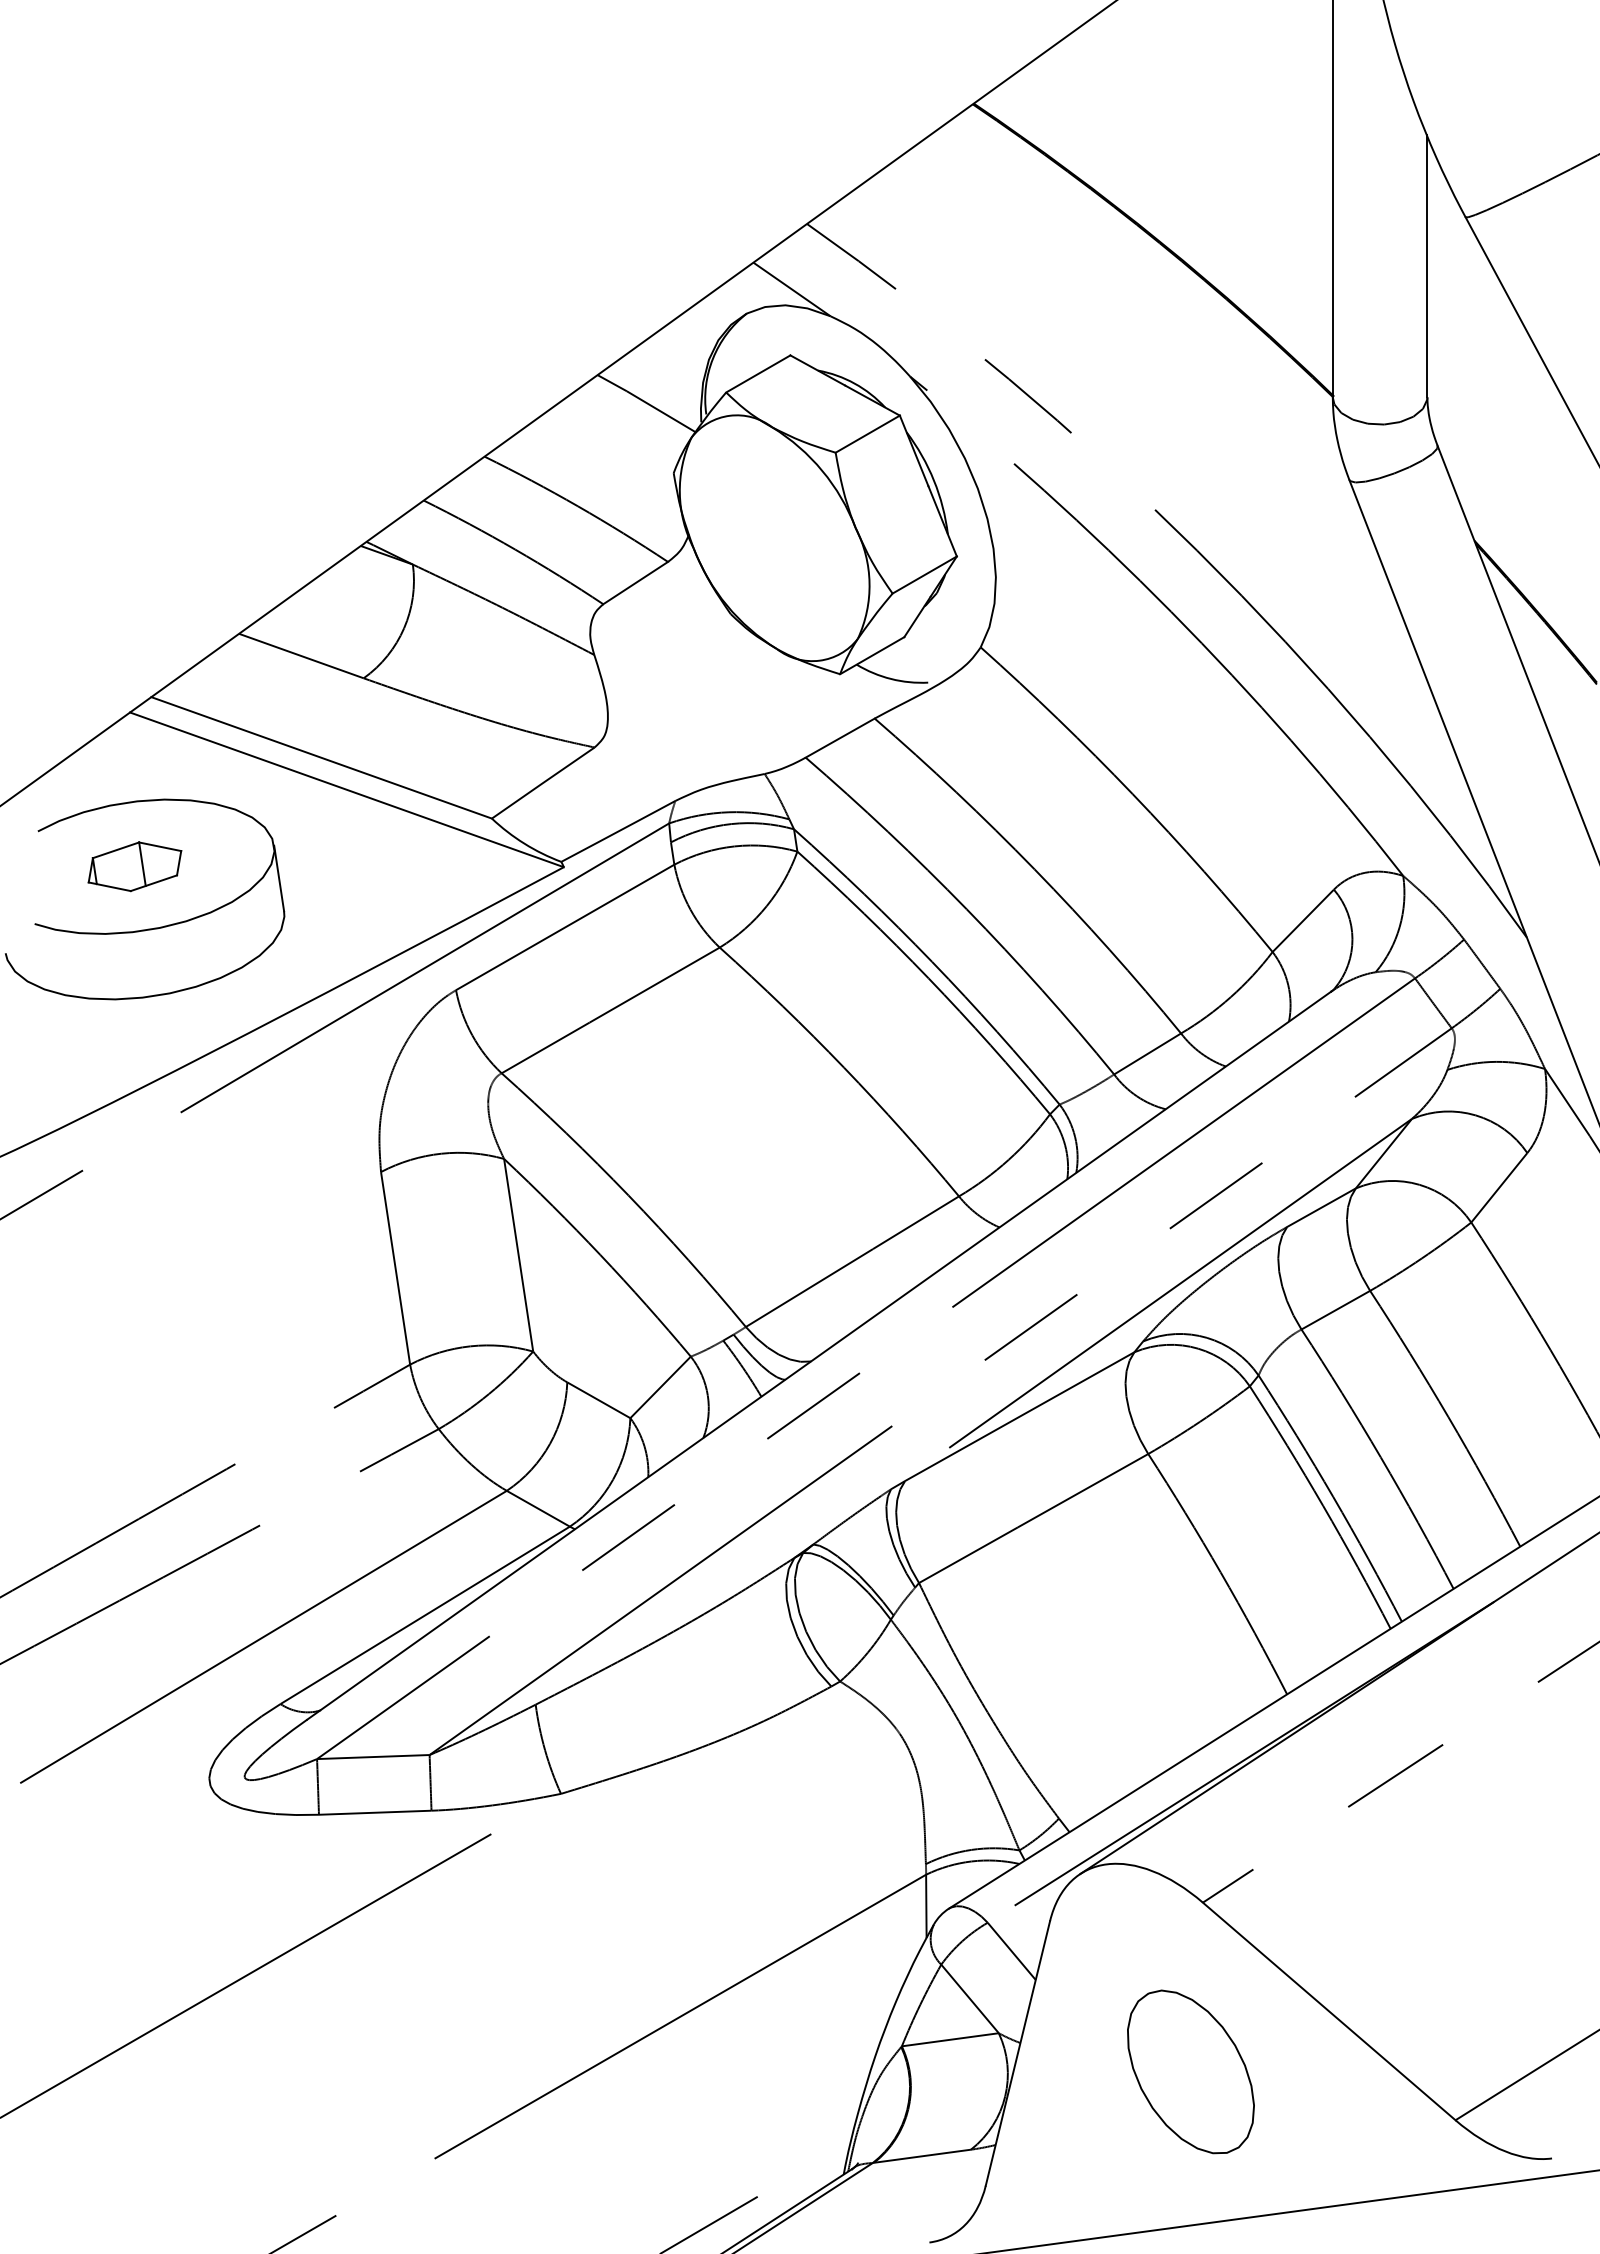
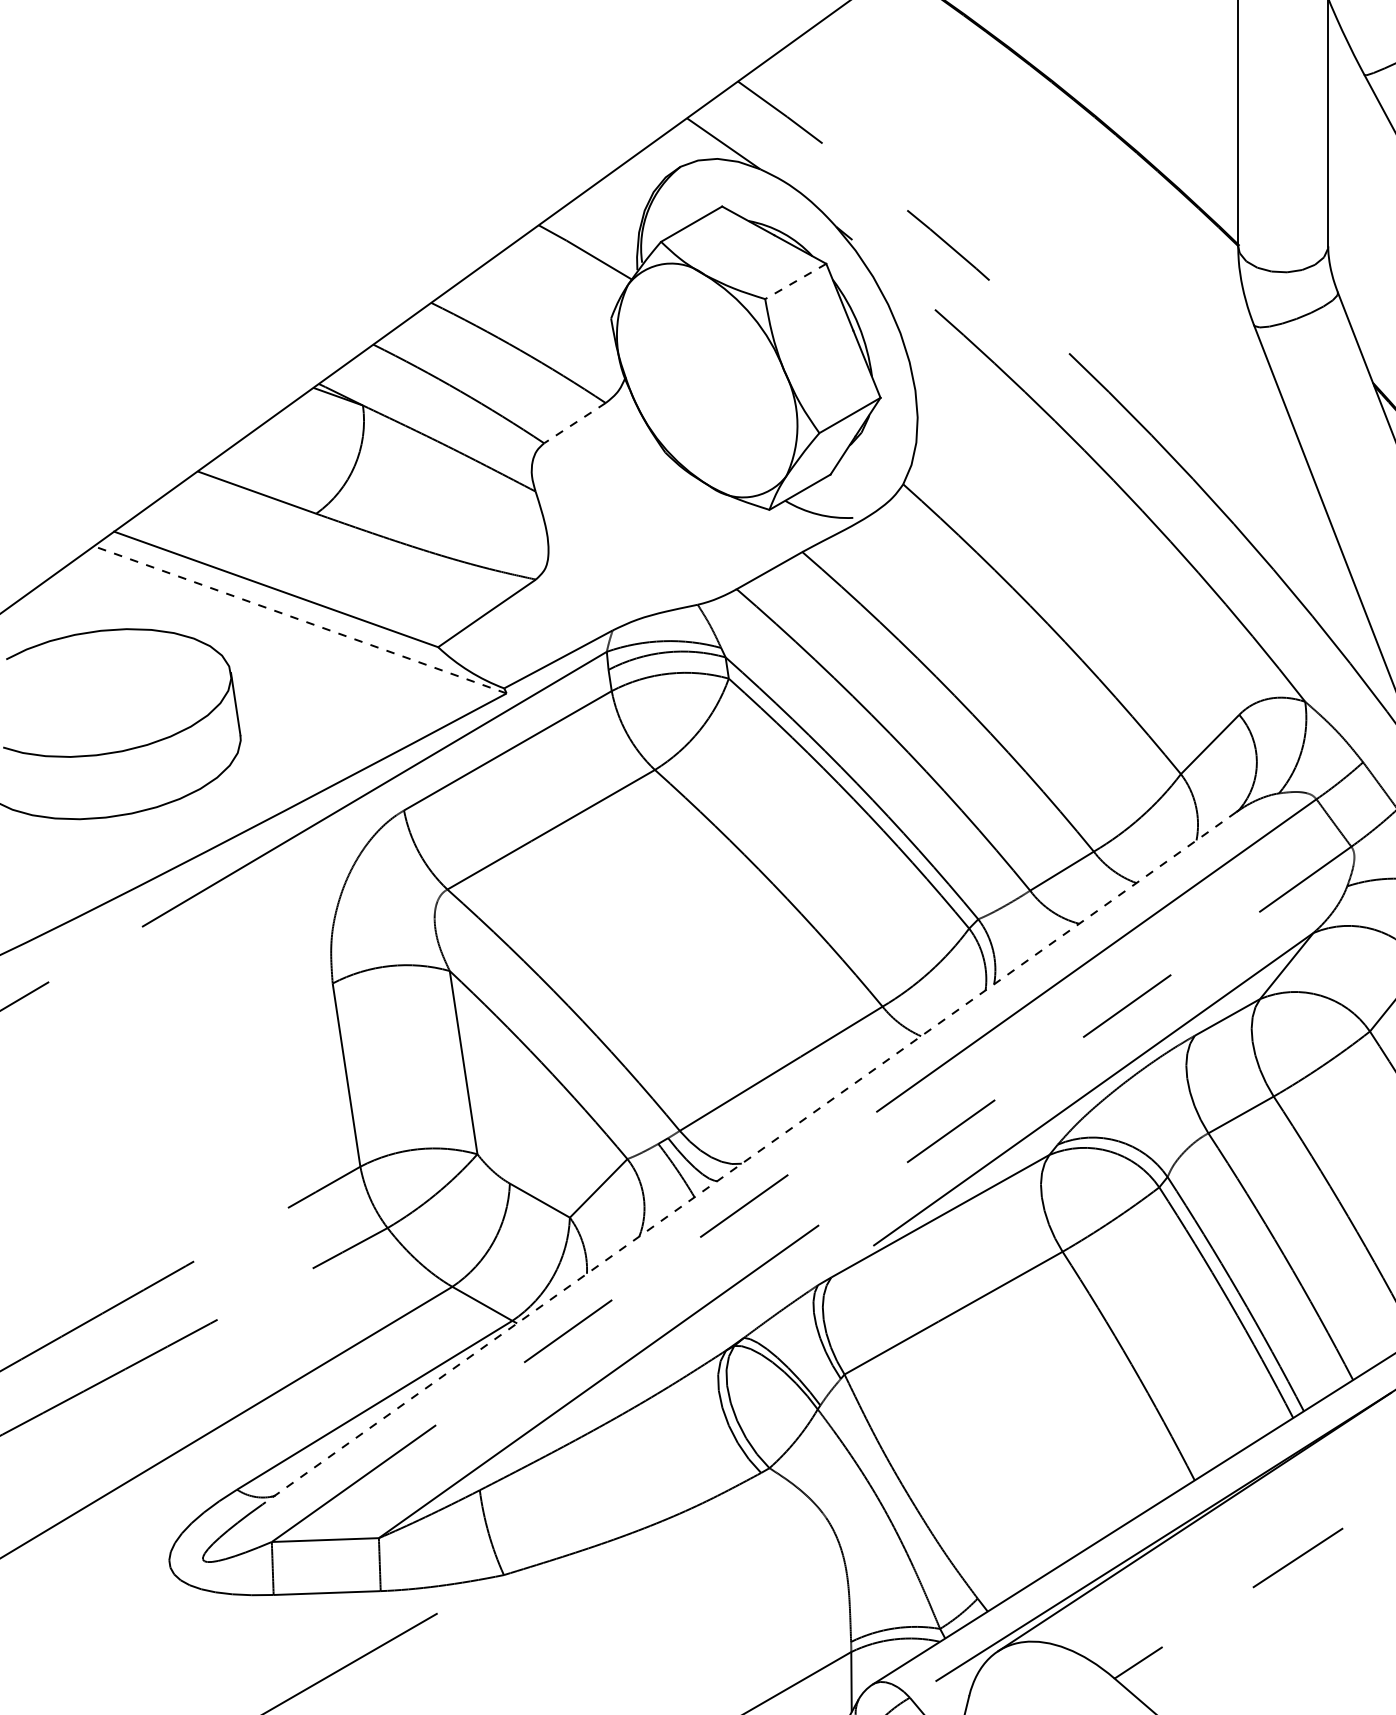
line: (867, 434) -> (795, 281), solid -> dashed
line: (635, 583) -> (574, 423), solid -> dashed
line: (346, 789) -> (299, 619), solid -> dashed
part: (134, 866) -> (98, 692), removed
line: (819, 1355) -> (749, 1158), solid -> dashed

